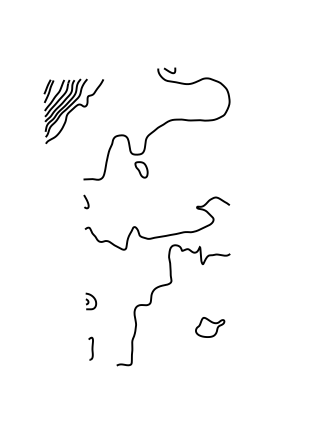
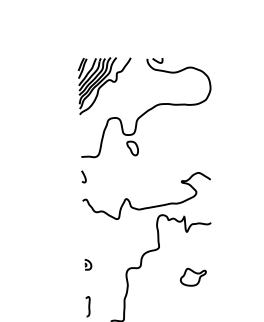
part: (73, 110) -> (104, 85), moved
part: (91, 300) -> (88, 264), size x0.71
part: (210, 327) -> (193, 277), moved

